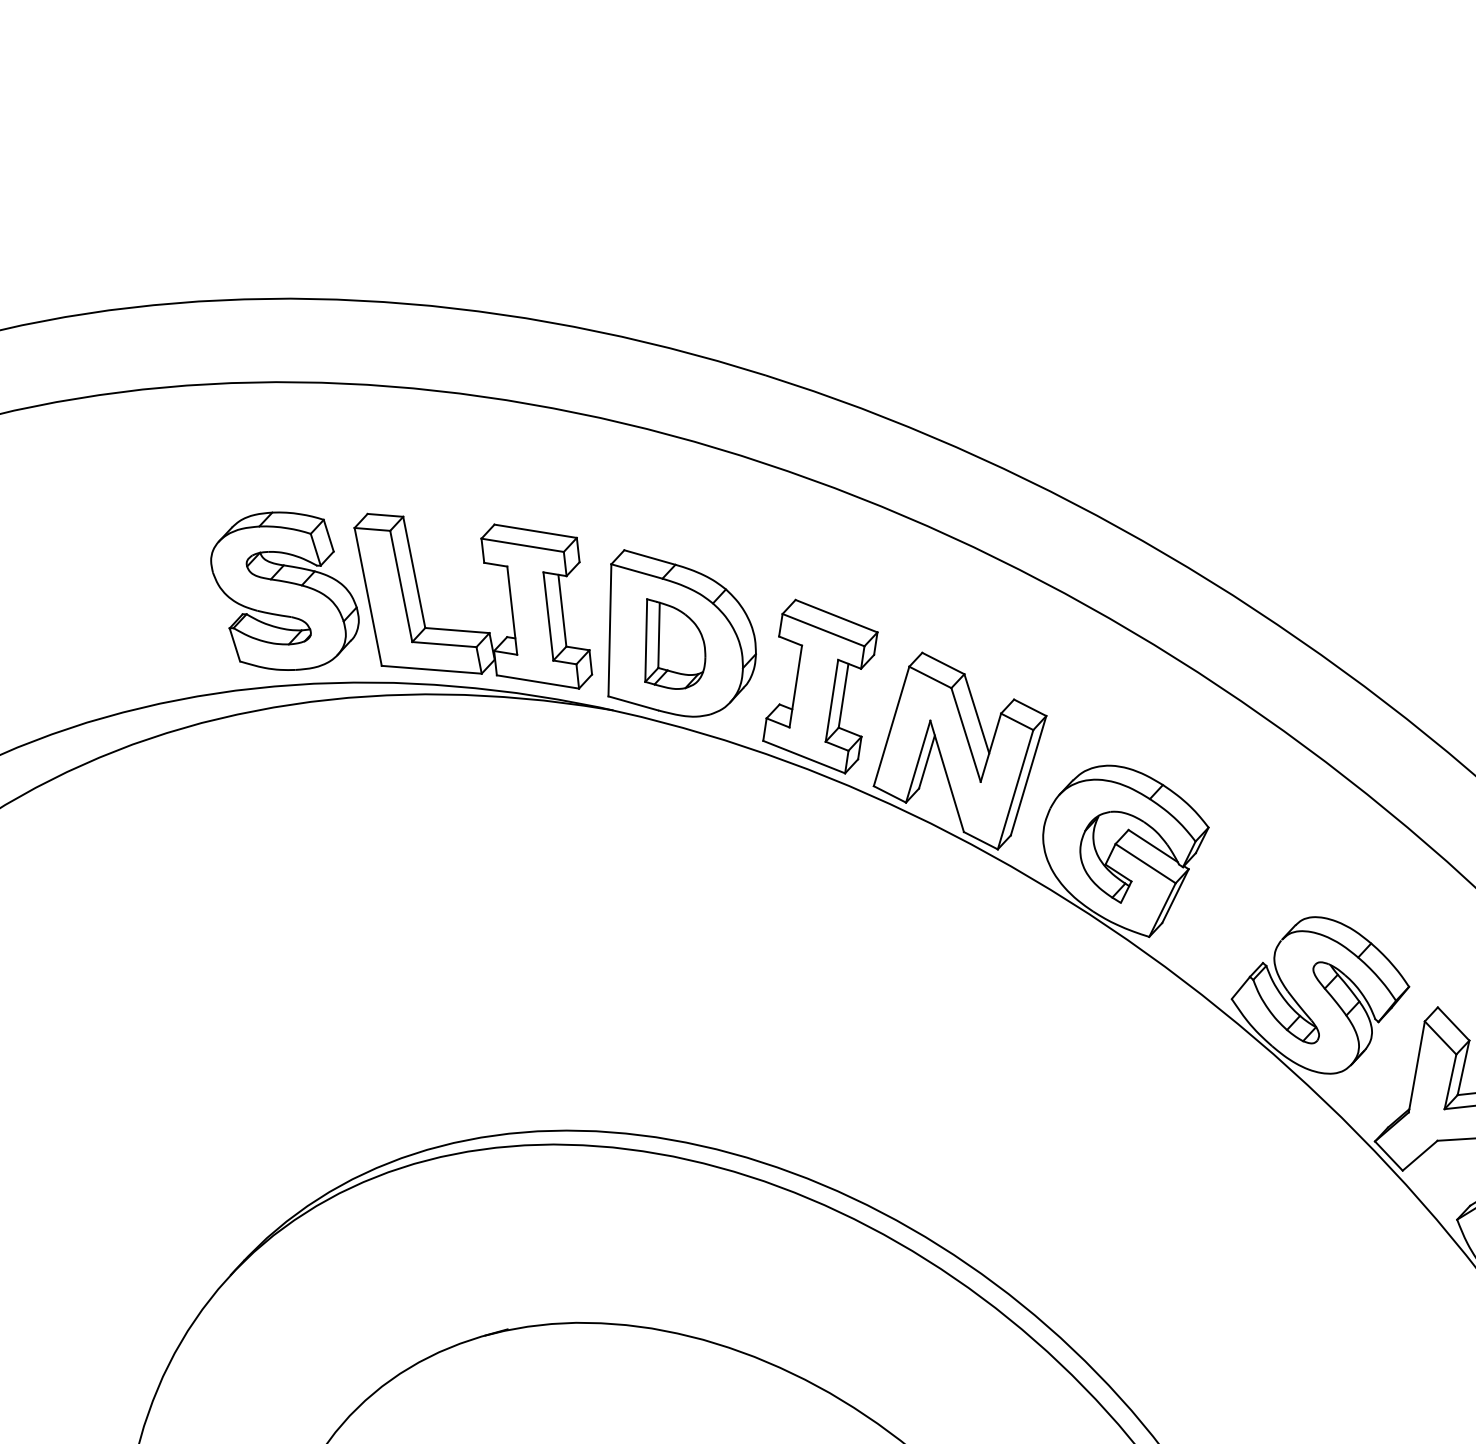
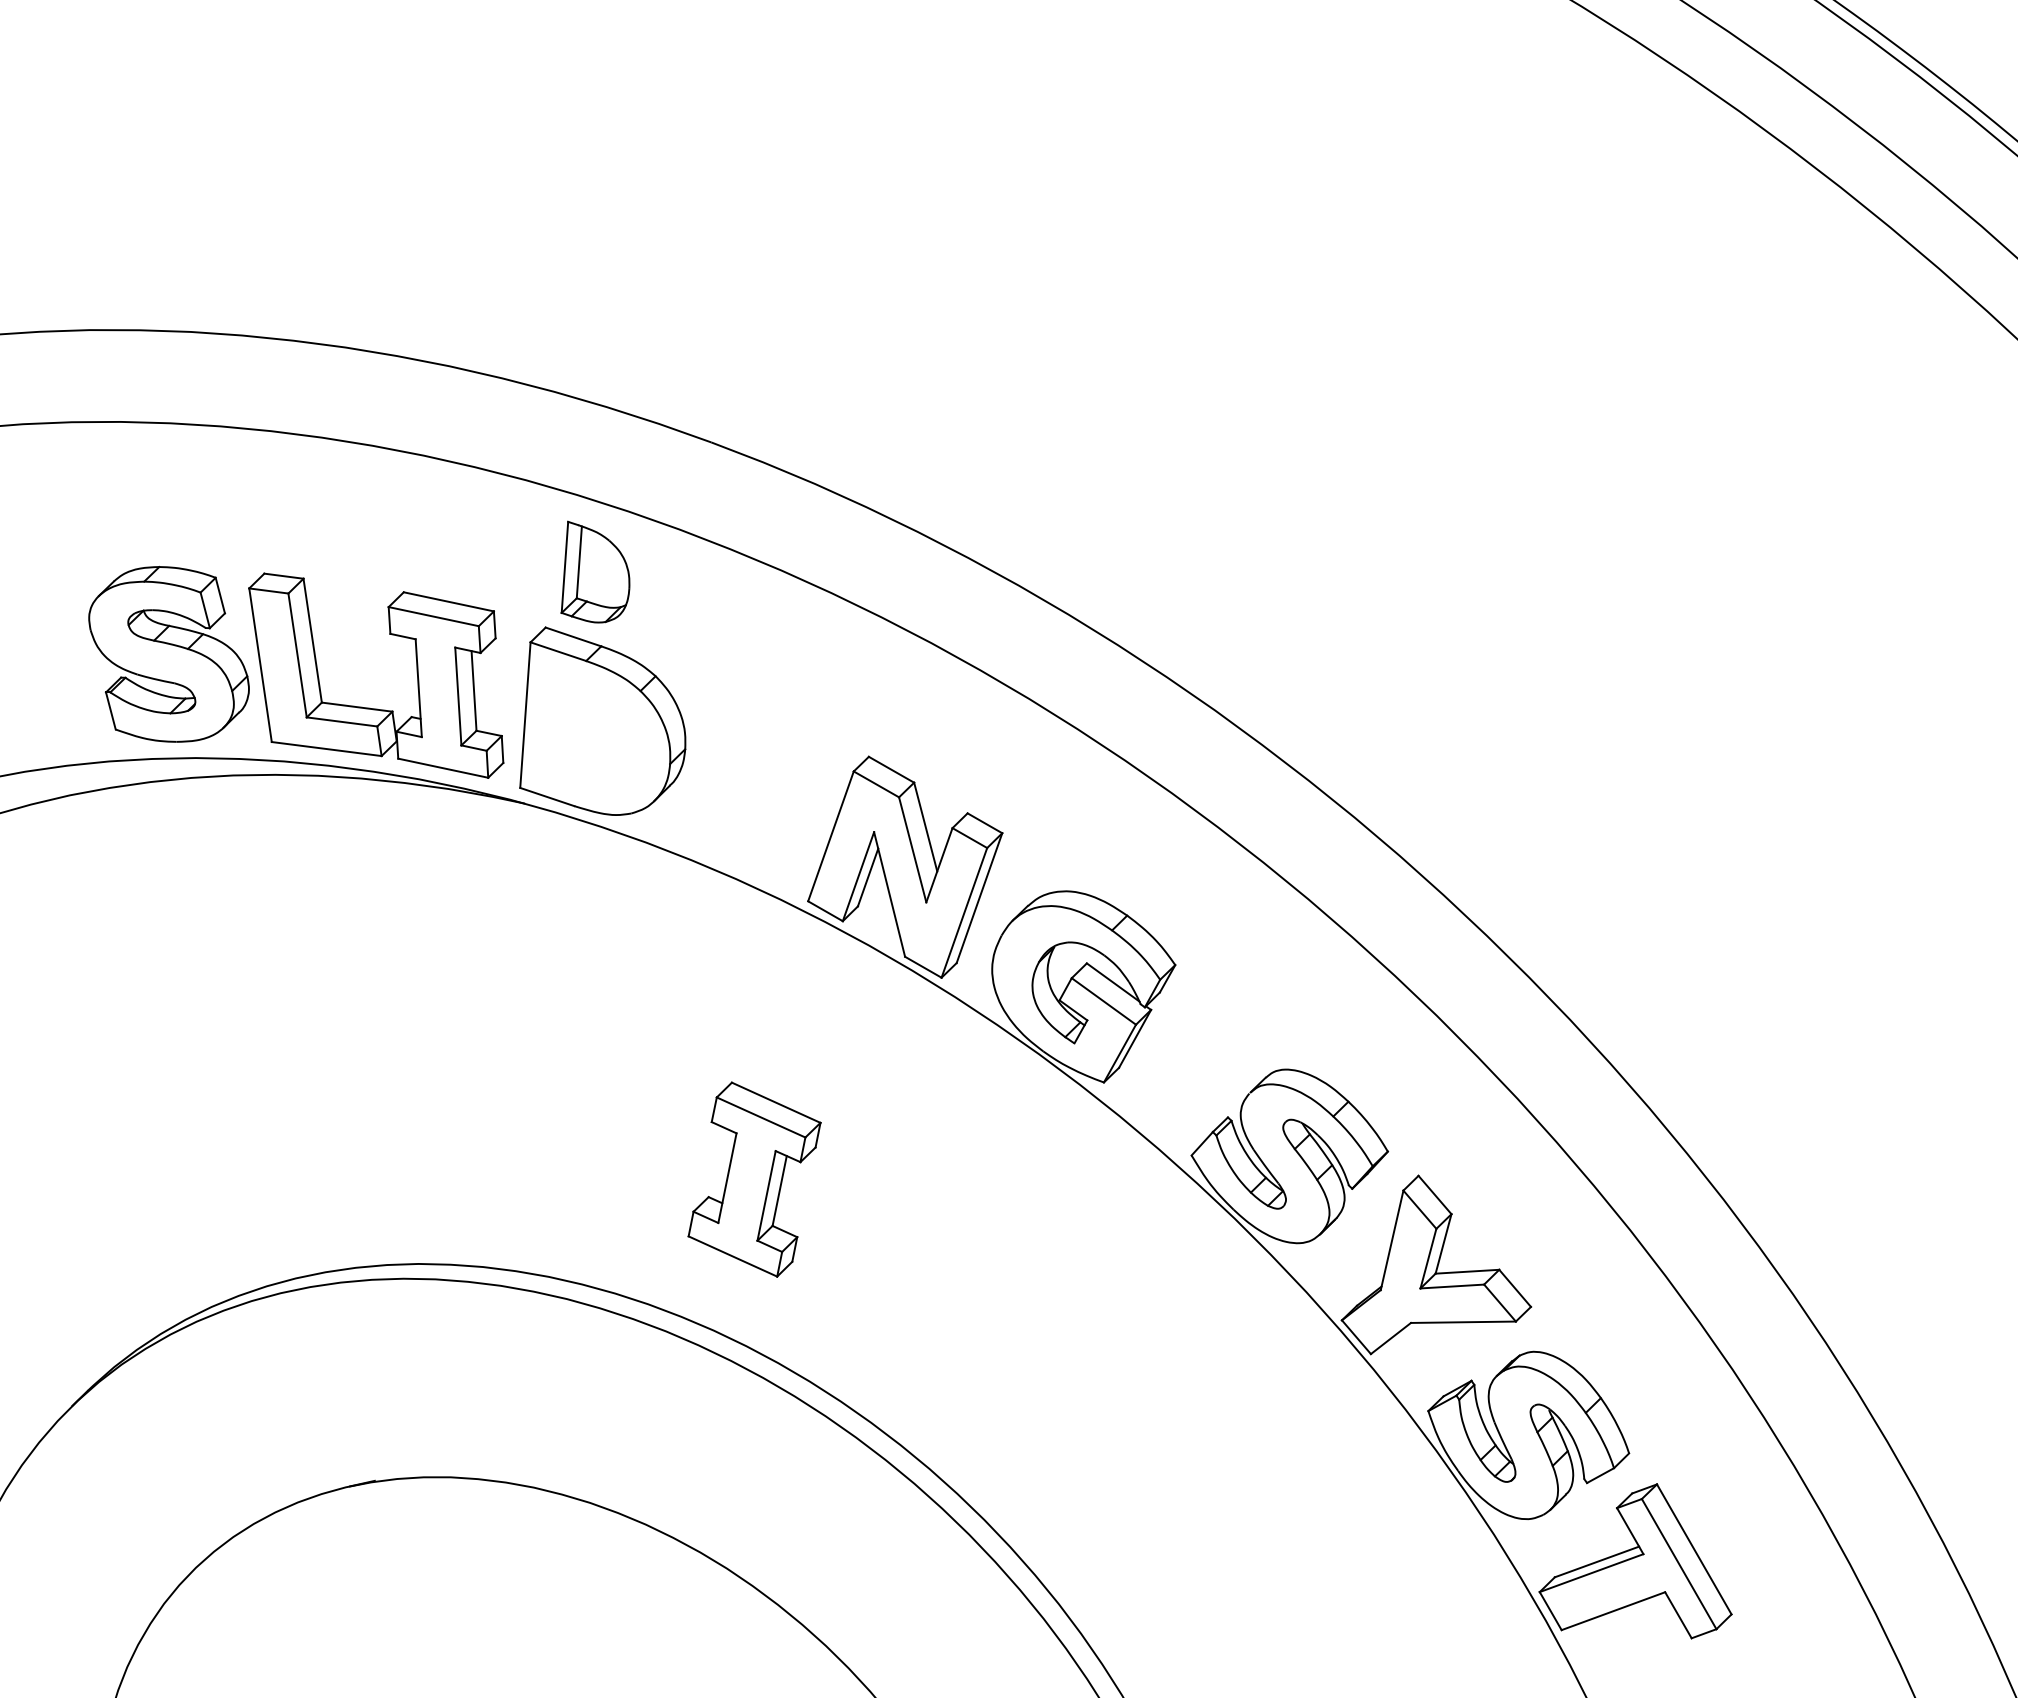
part: (674, 642) -> (595, 571), moved
part: (820, 686) -> (754, 1179), moved

